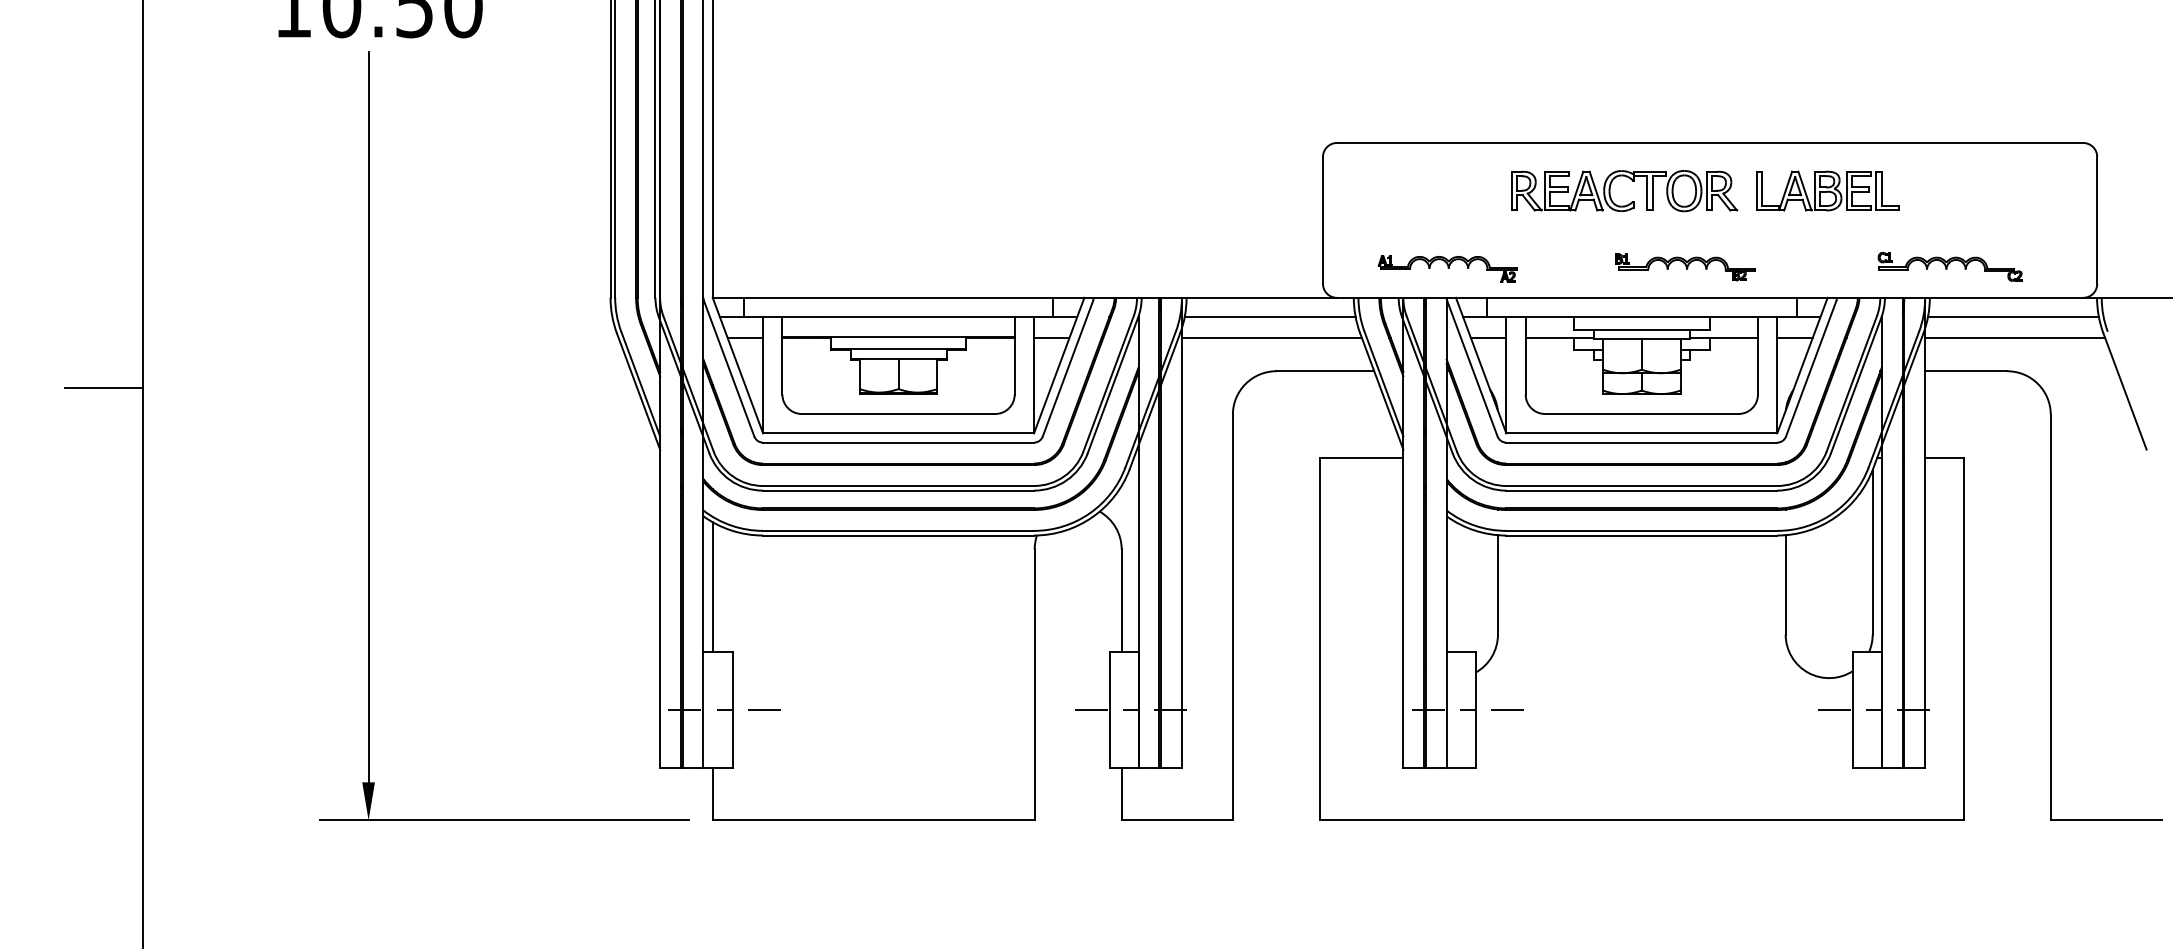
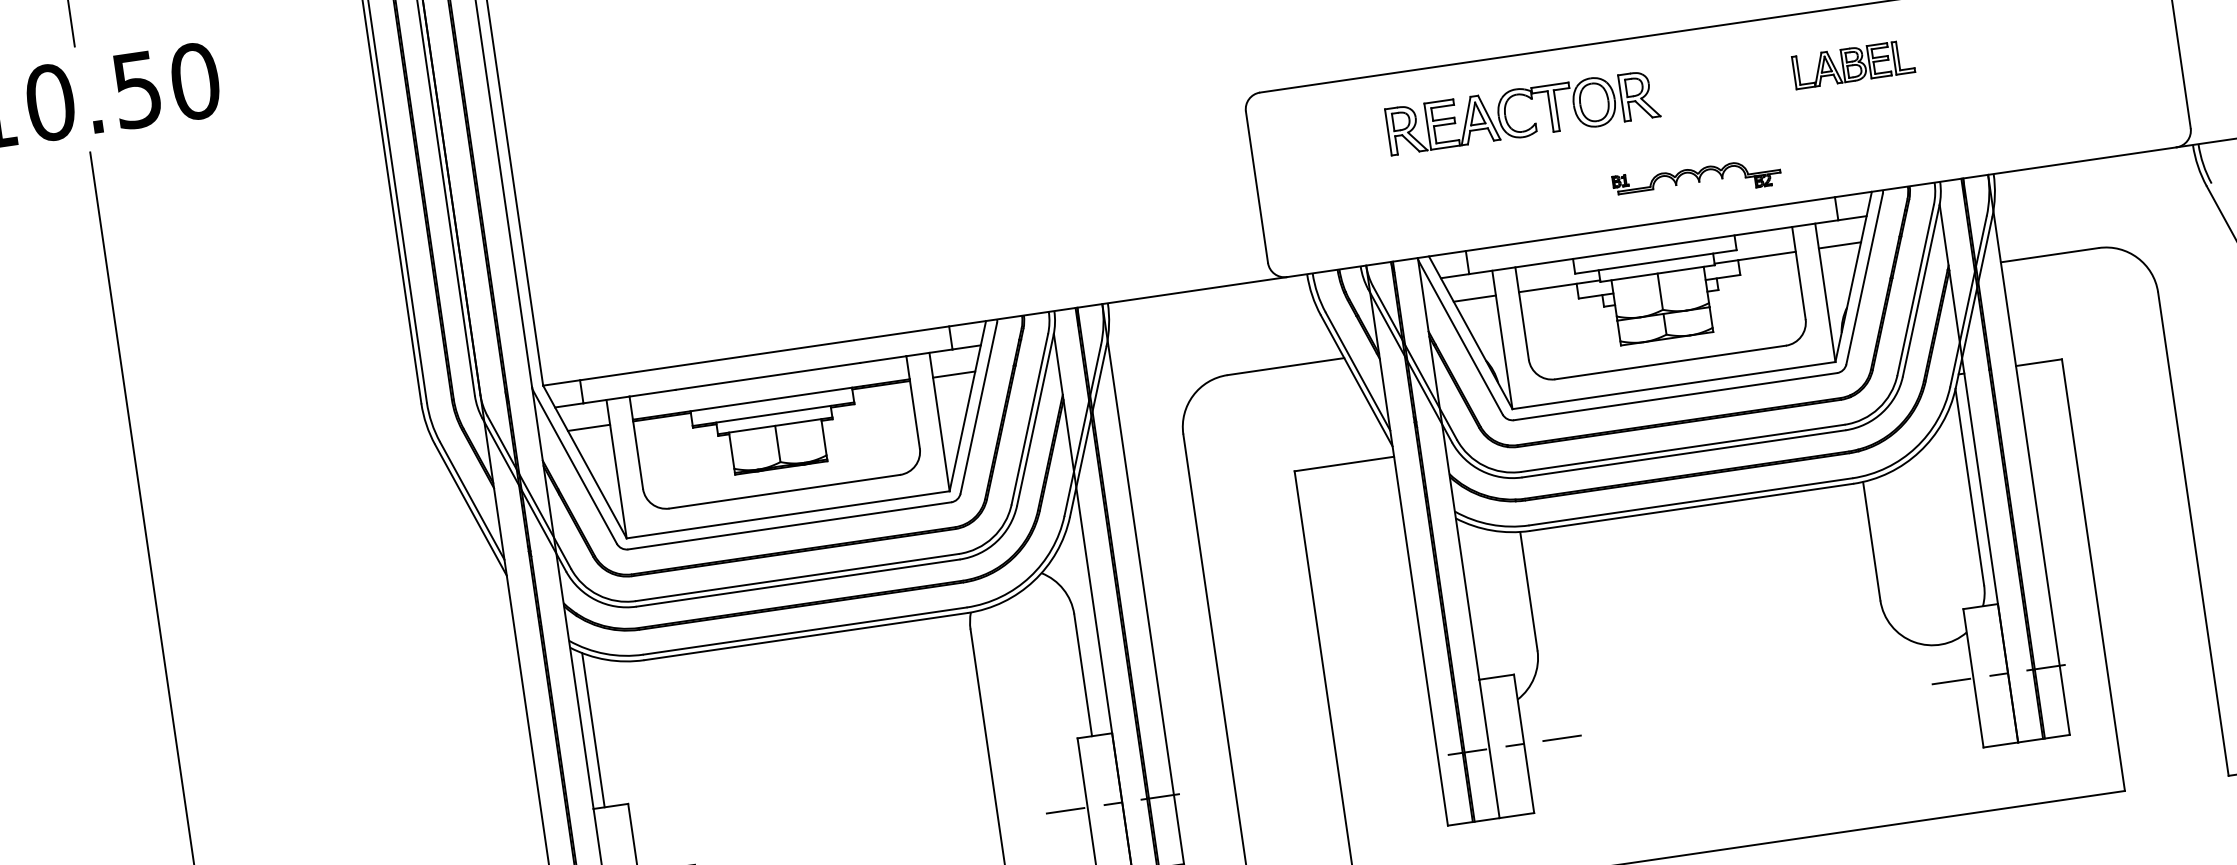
part: (1827, 190) -> (1853, 63), size x0.7
part: (1631, 201) -> (1533, 123), moved
part: (1949, 266) -> (2011, 133), removed
part: (1447, 268) -> (1413, 222), removed
line: (1269, 317) -> (1210, 312), removed
line: (2012, 317) -> (2095, 183), removed
line: (1271, 338) -> (1216, 336), removed
line: (2015, 338) -> (2102, 207), removed

